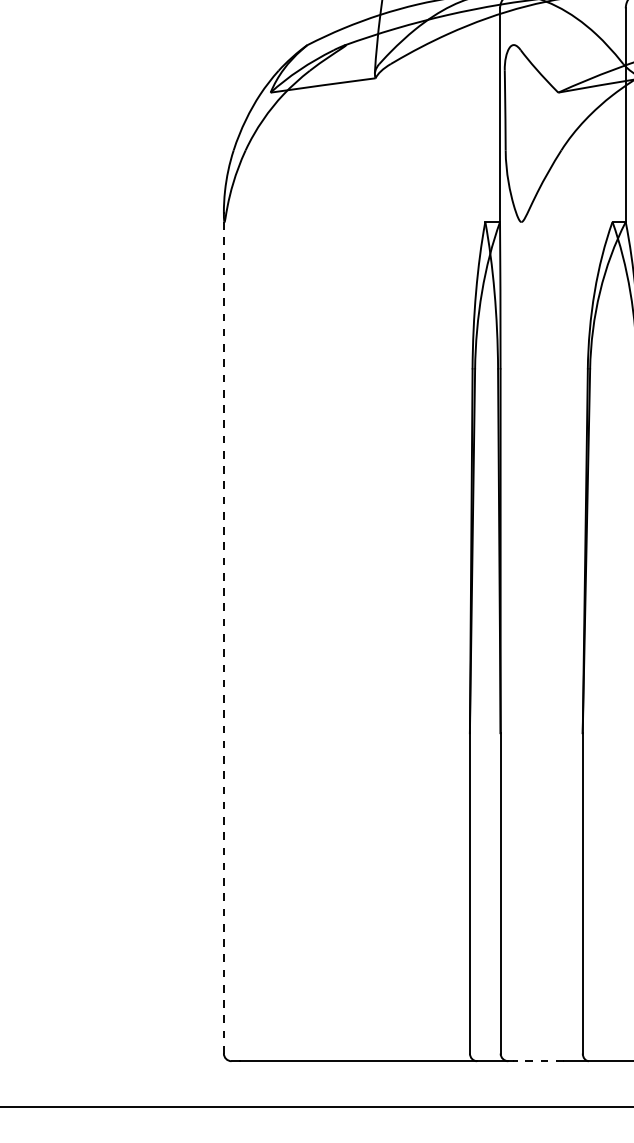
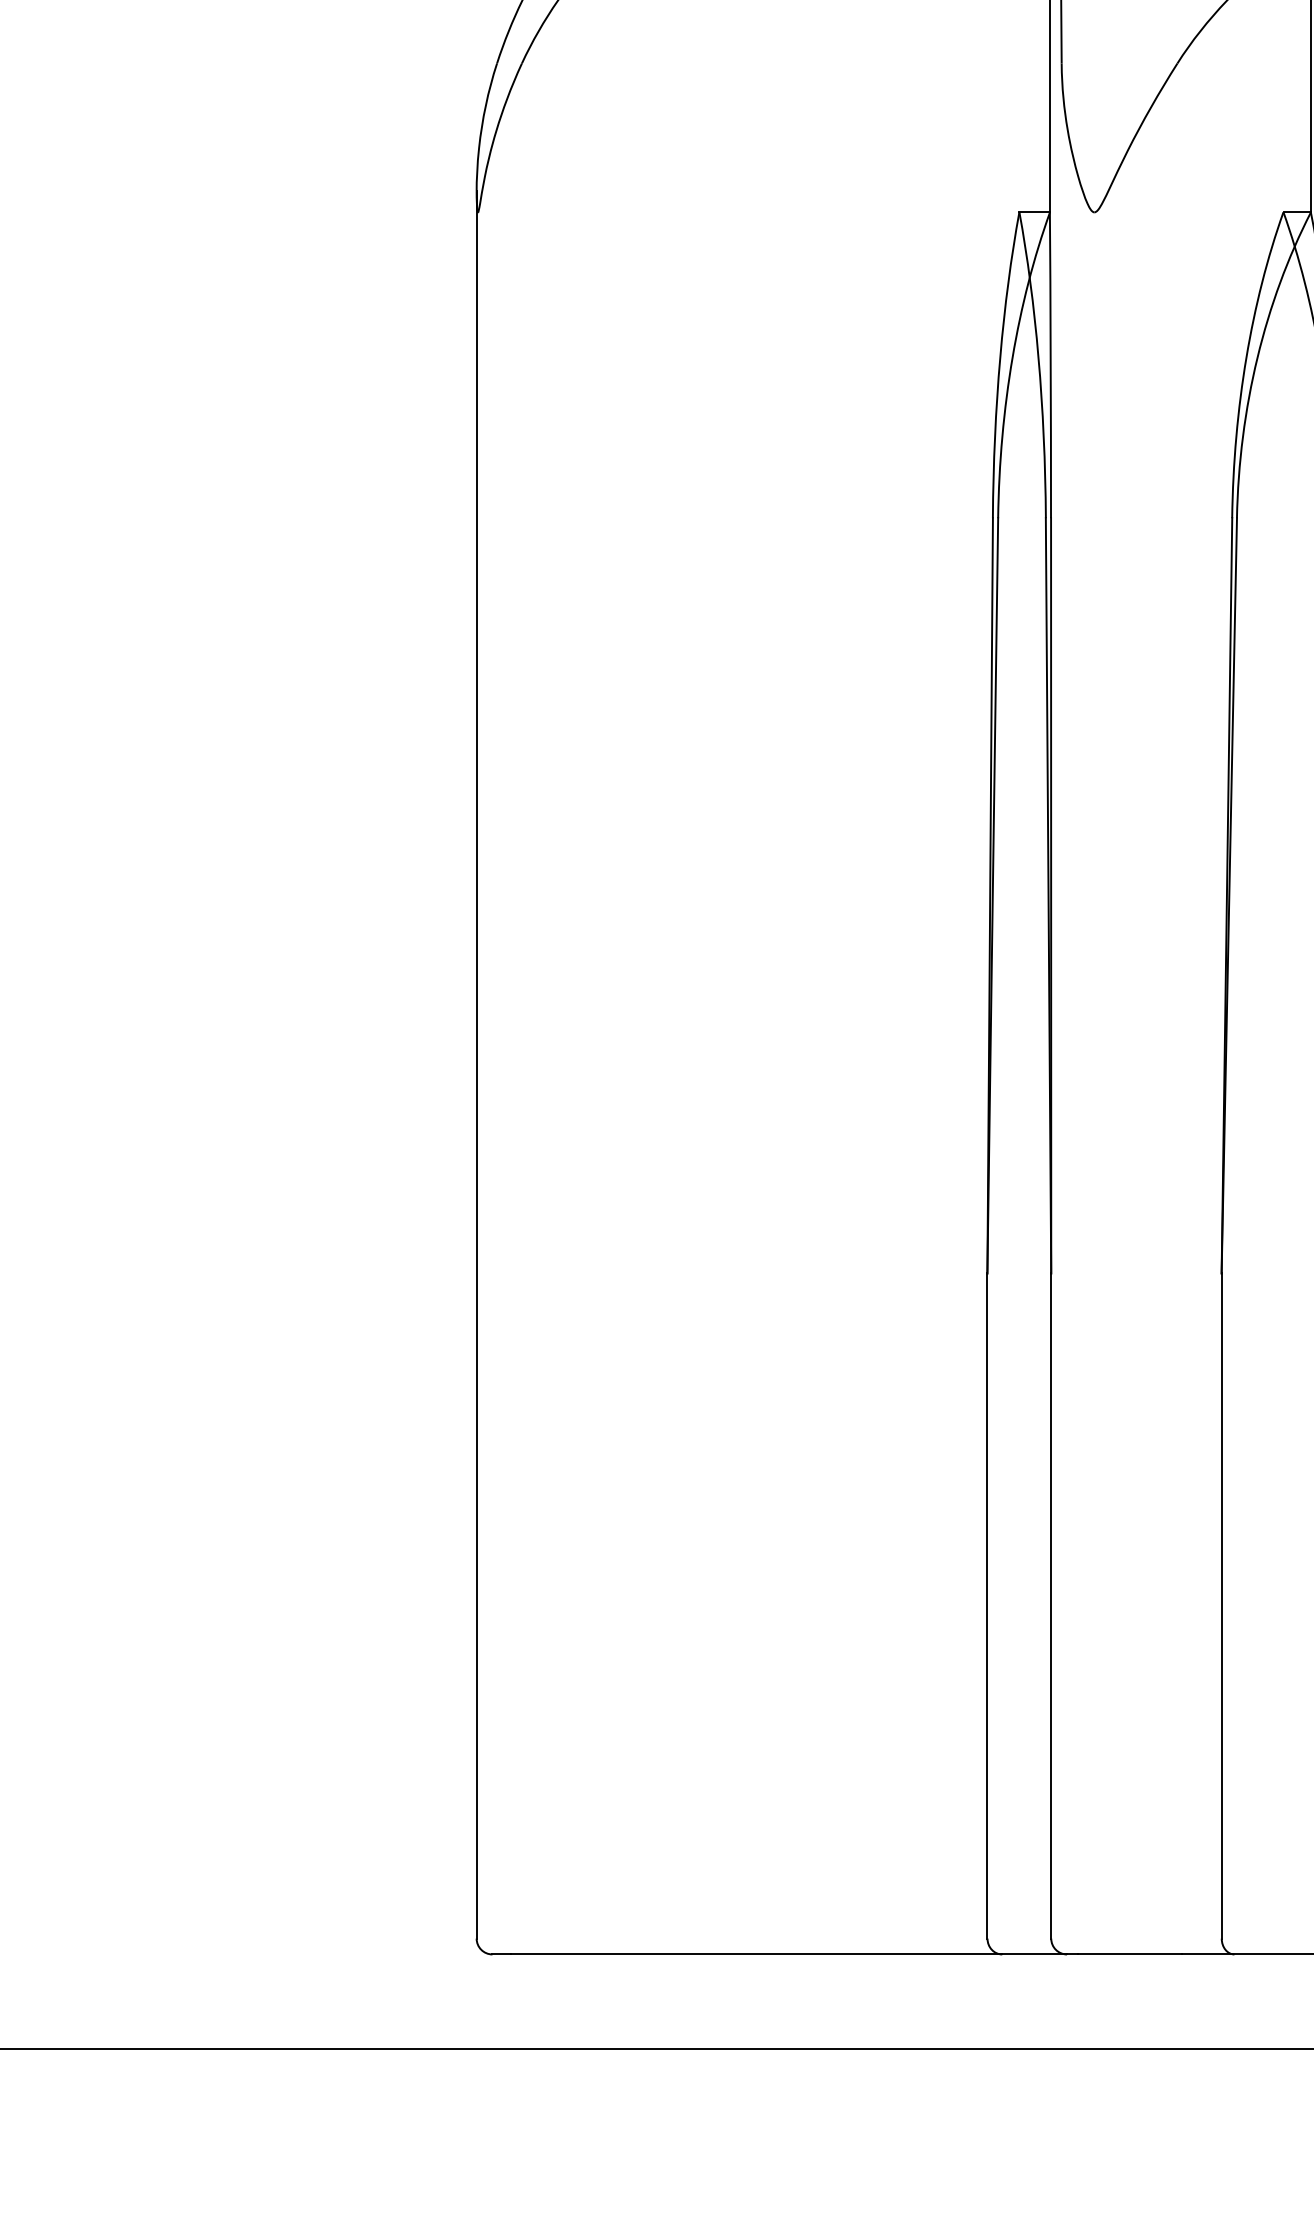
line: (223, 632) -> (475, 1064), dashed -> solid
line: (537, 1061) -> (1127, 1955), dashed -> solid

